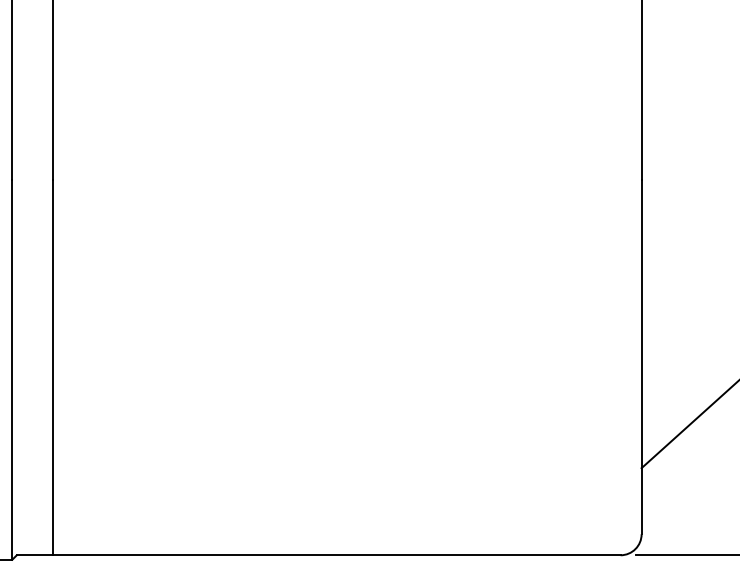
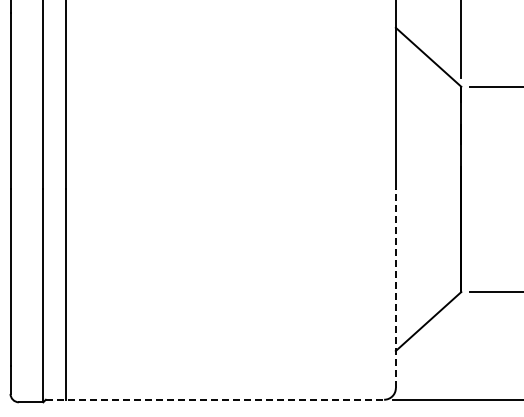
line: (640, 356) -> (395, 288), solid -> dashed
line: (319, 554) -> (215, 399), solid -> dashed

